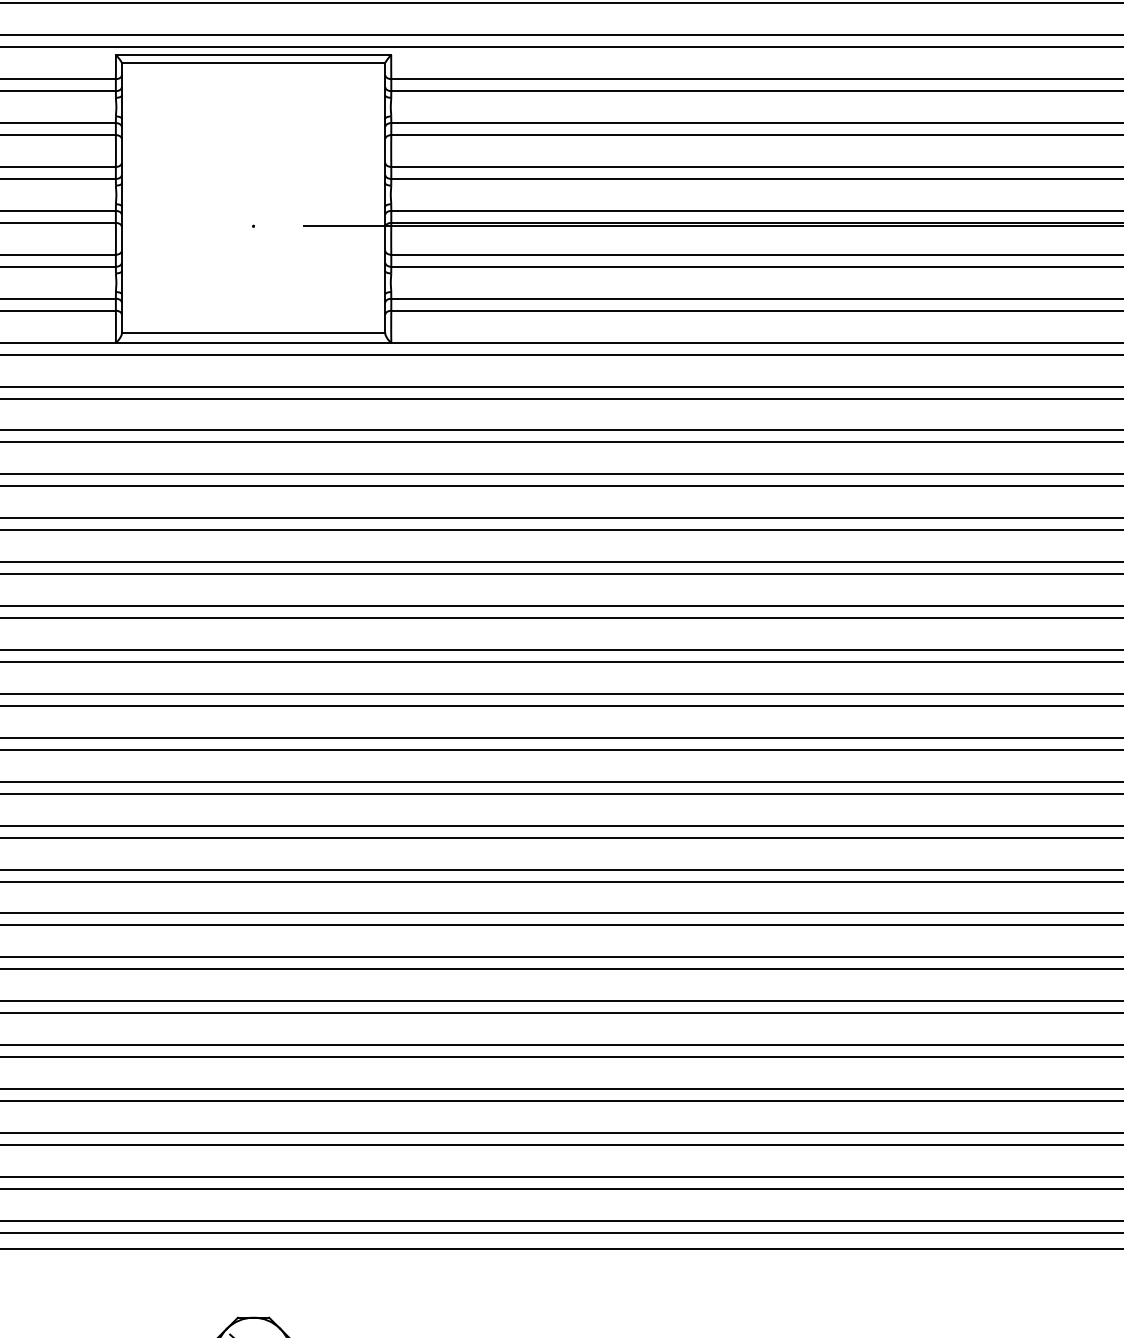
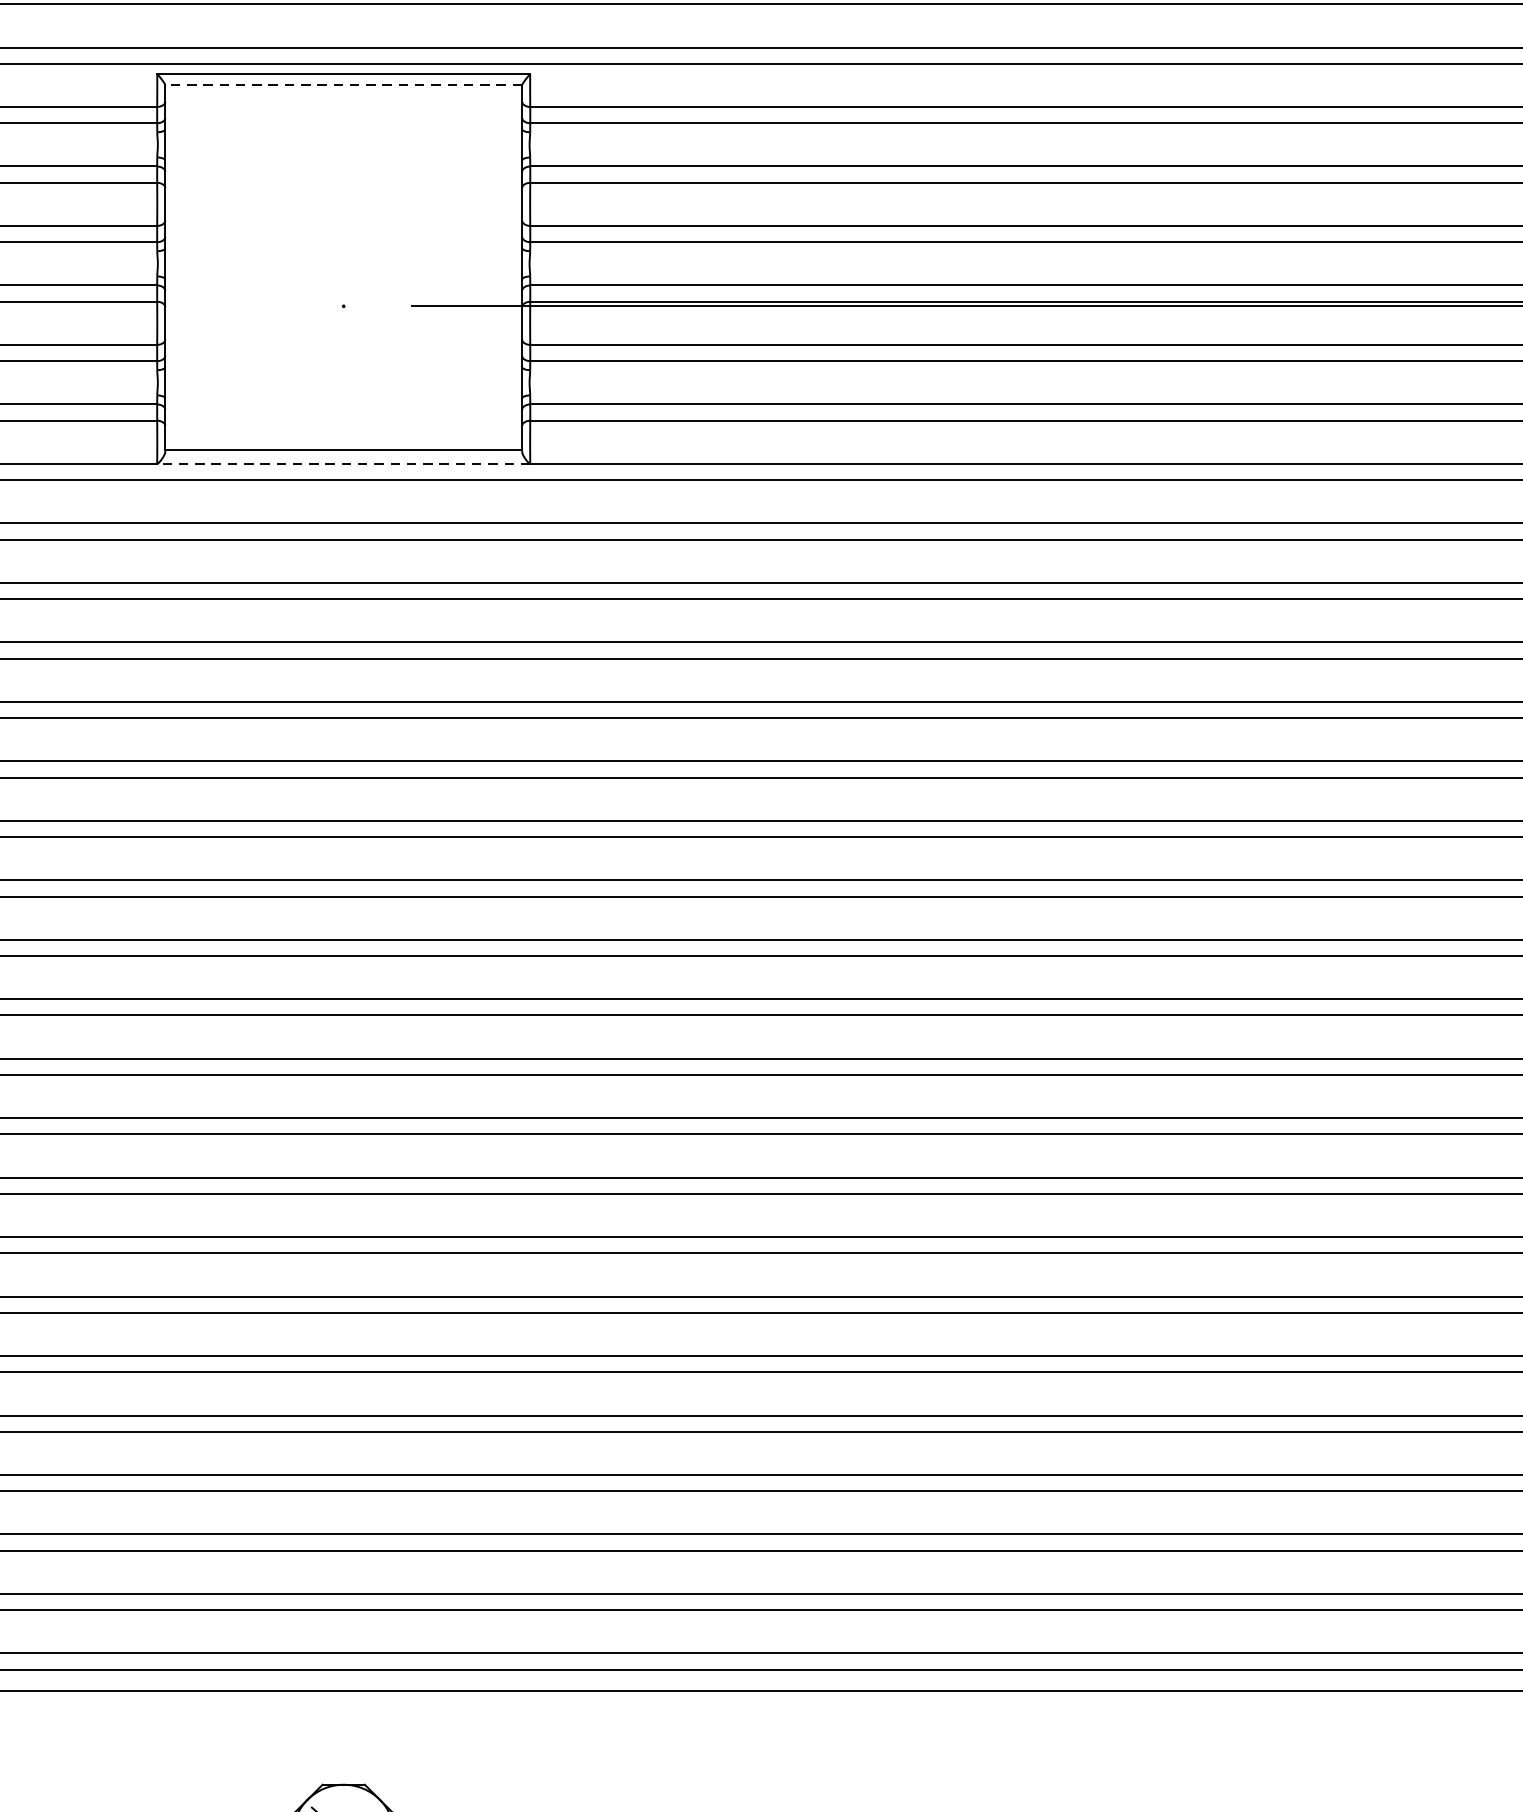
line: (253, 63) -> (343, 85), solid -> dashed
line: (253, 342) -> (343, 463), solid -> dashed

